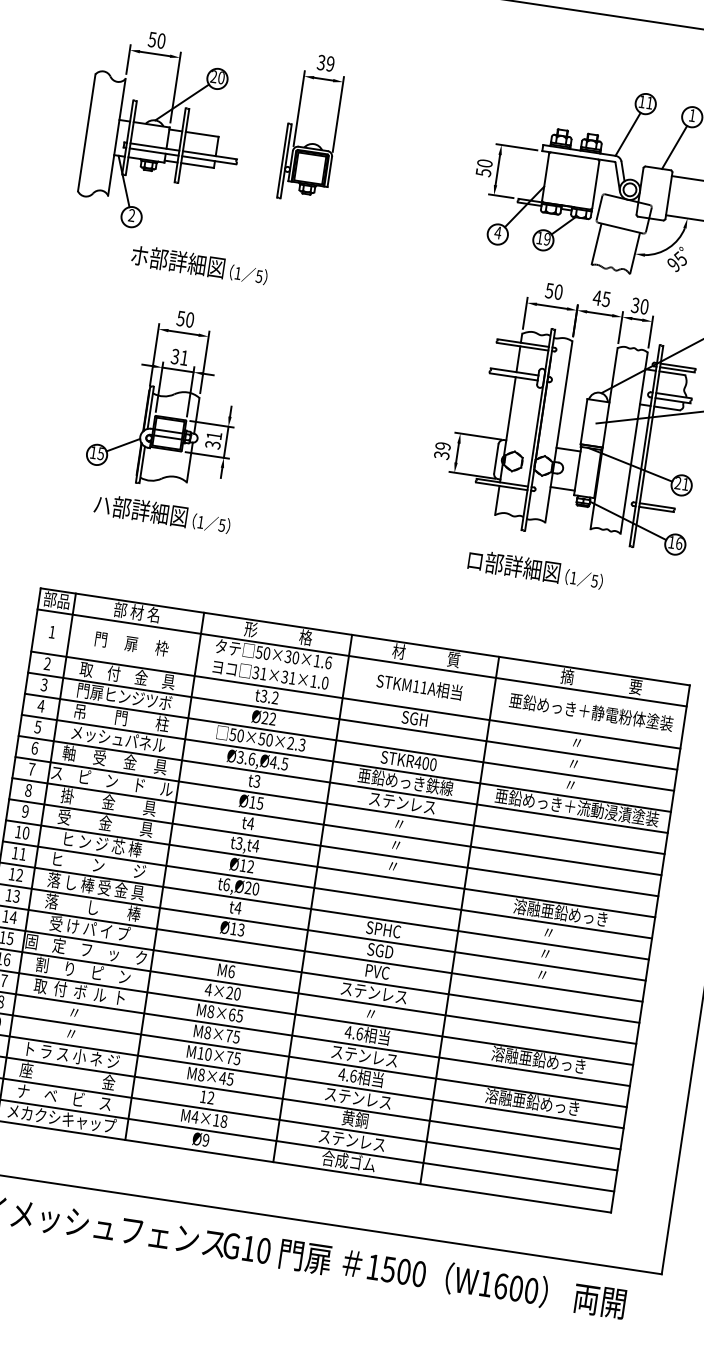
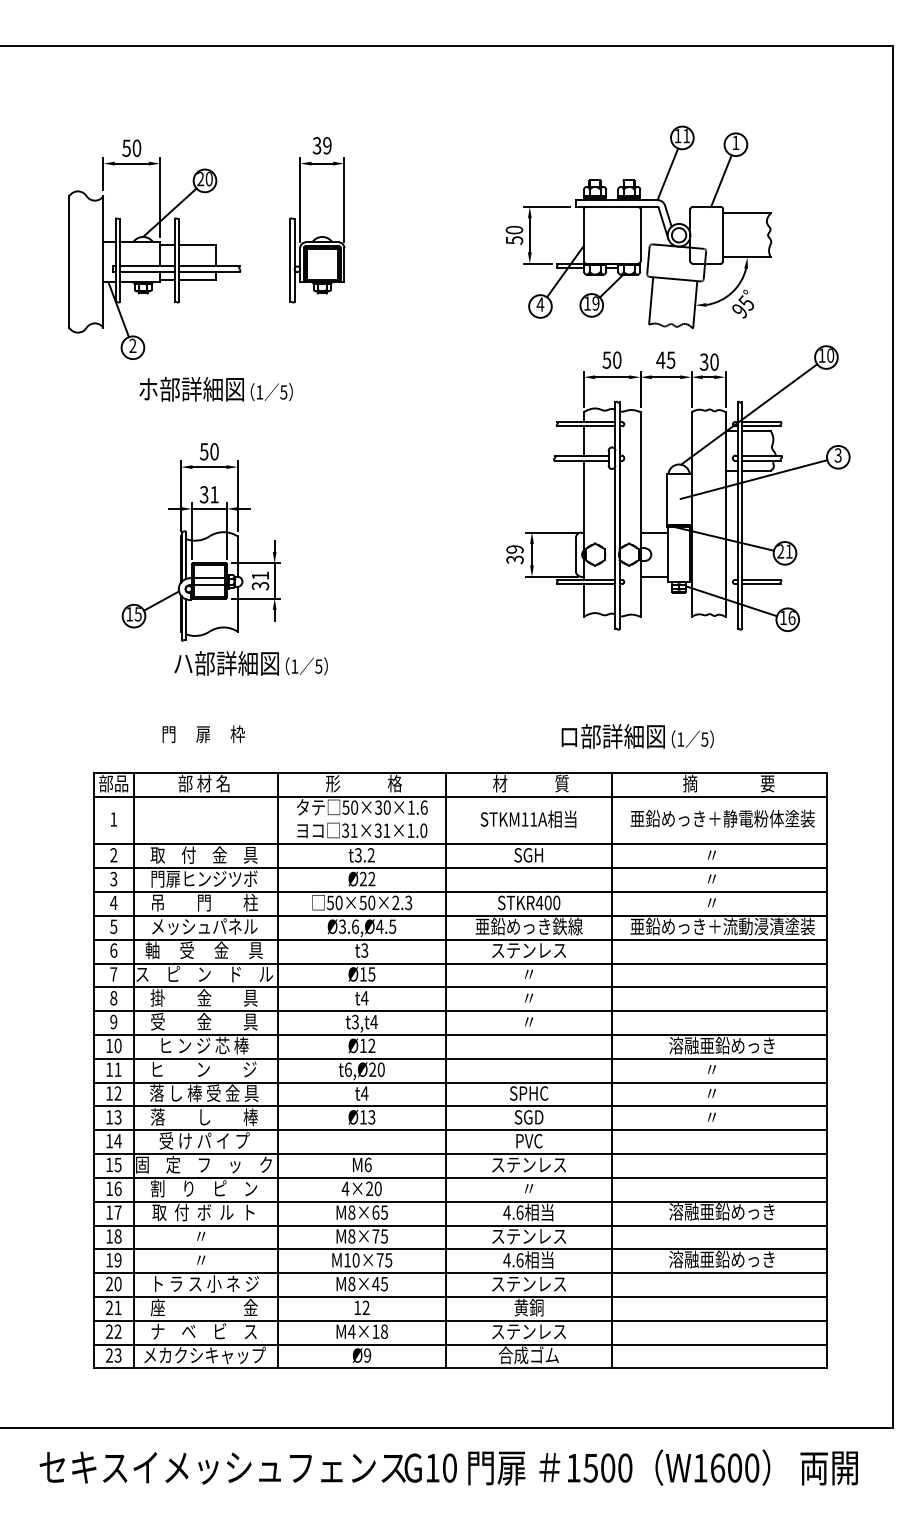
text: (161, 513) -> (250, 663), moved
text: (535, 569) -> (637, 736), moved
text: (131, 644) -> (203, 734), moved

